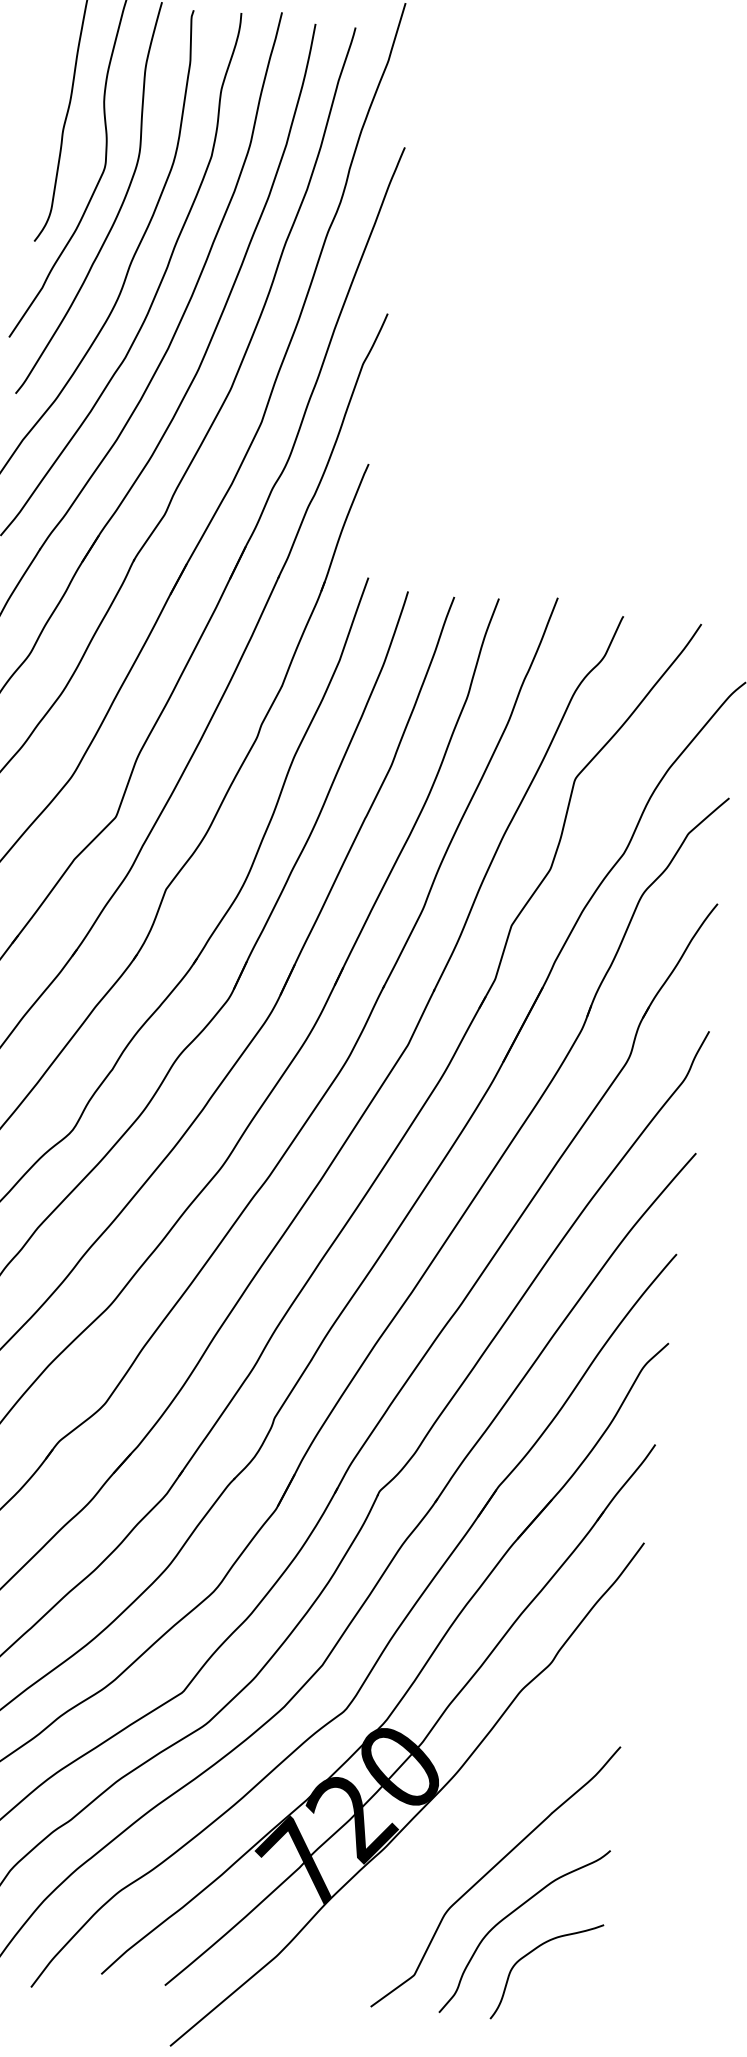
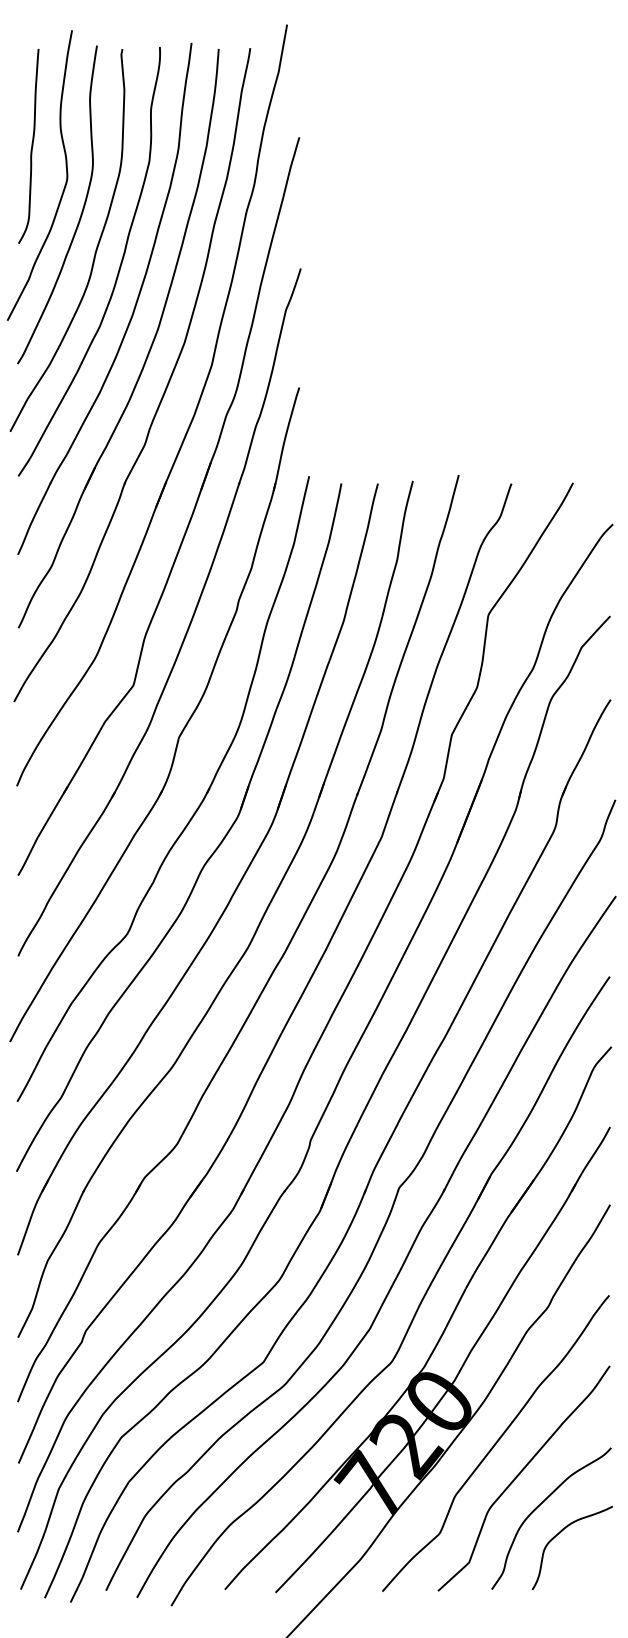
curve: (464, 1828) -> (495, 1443), added

